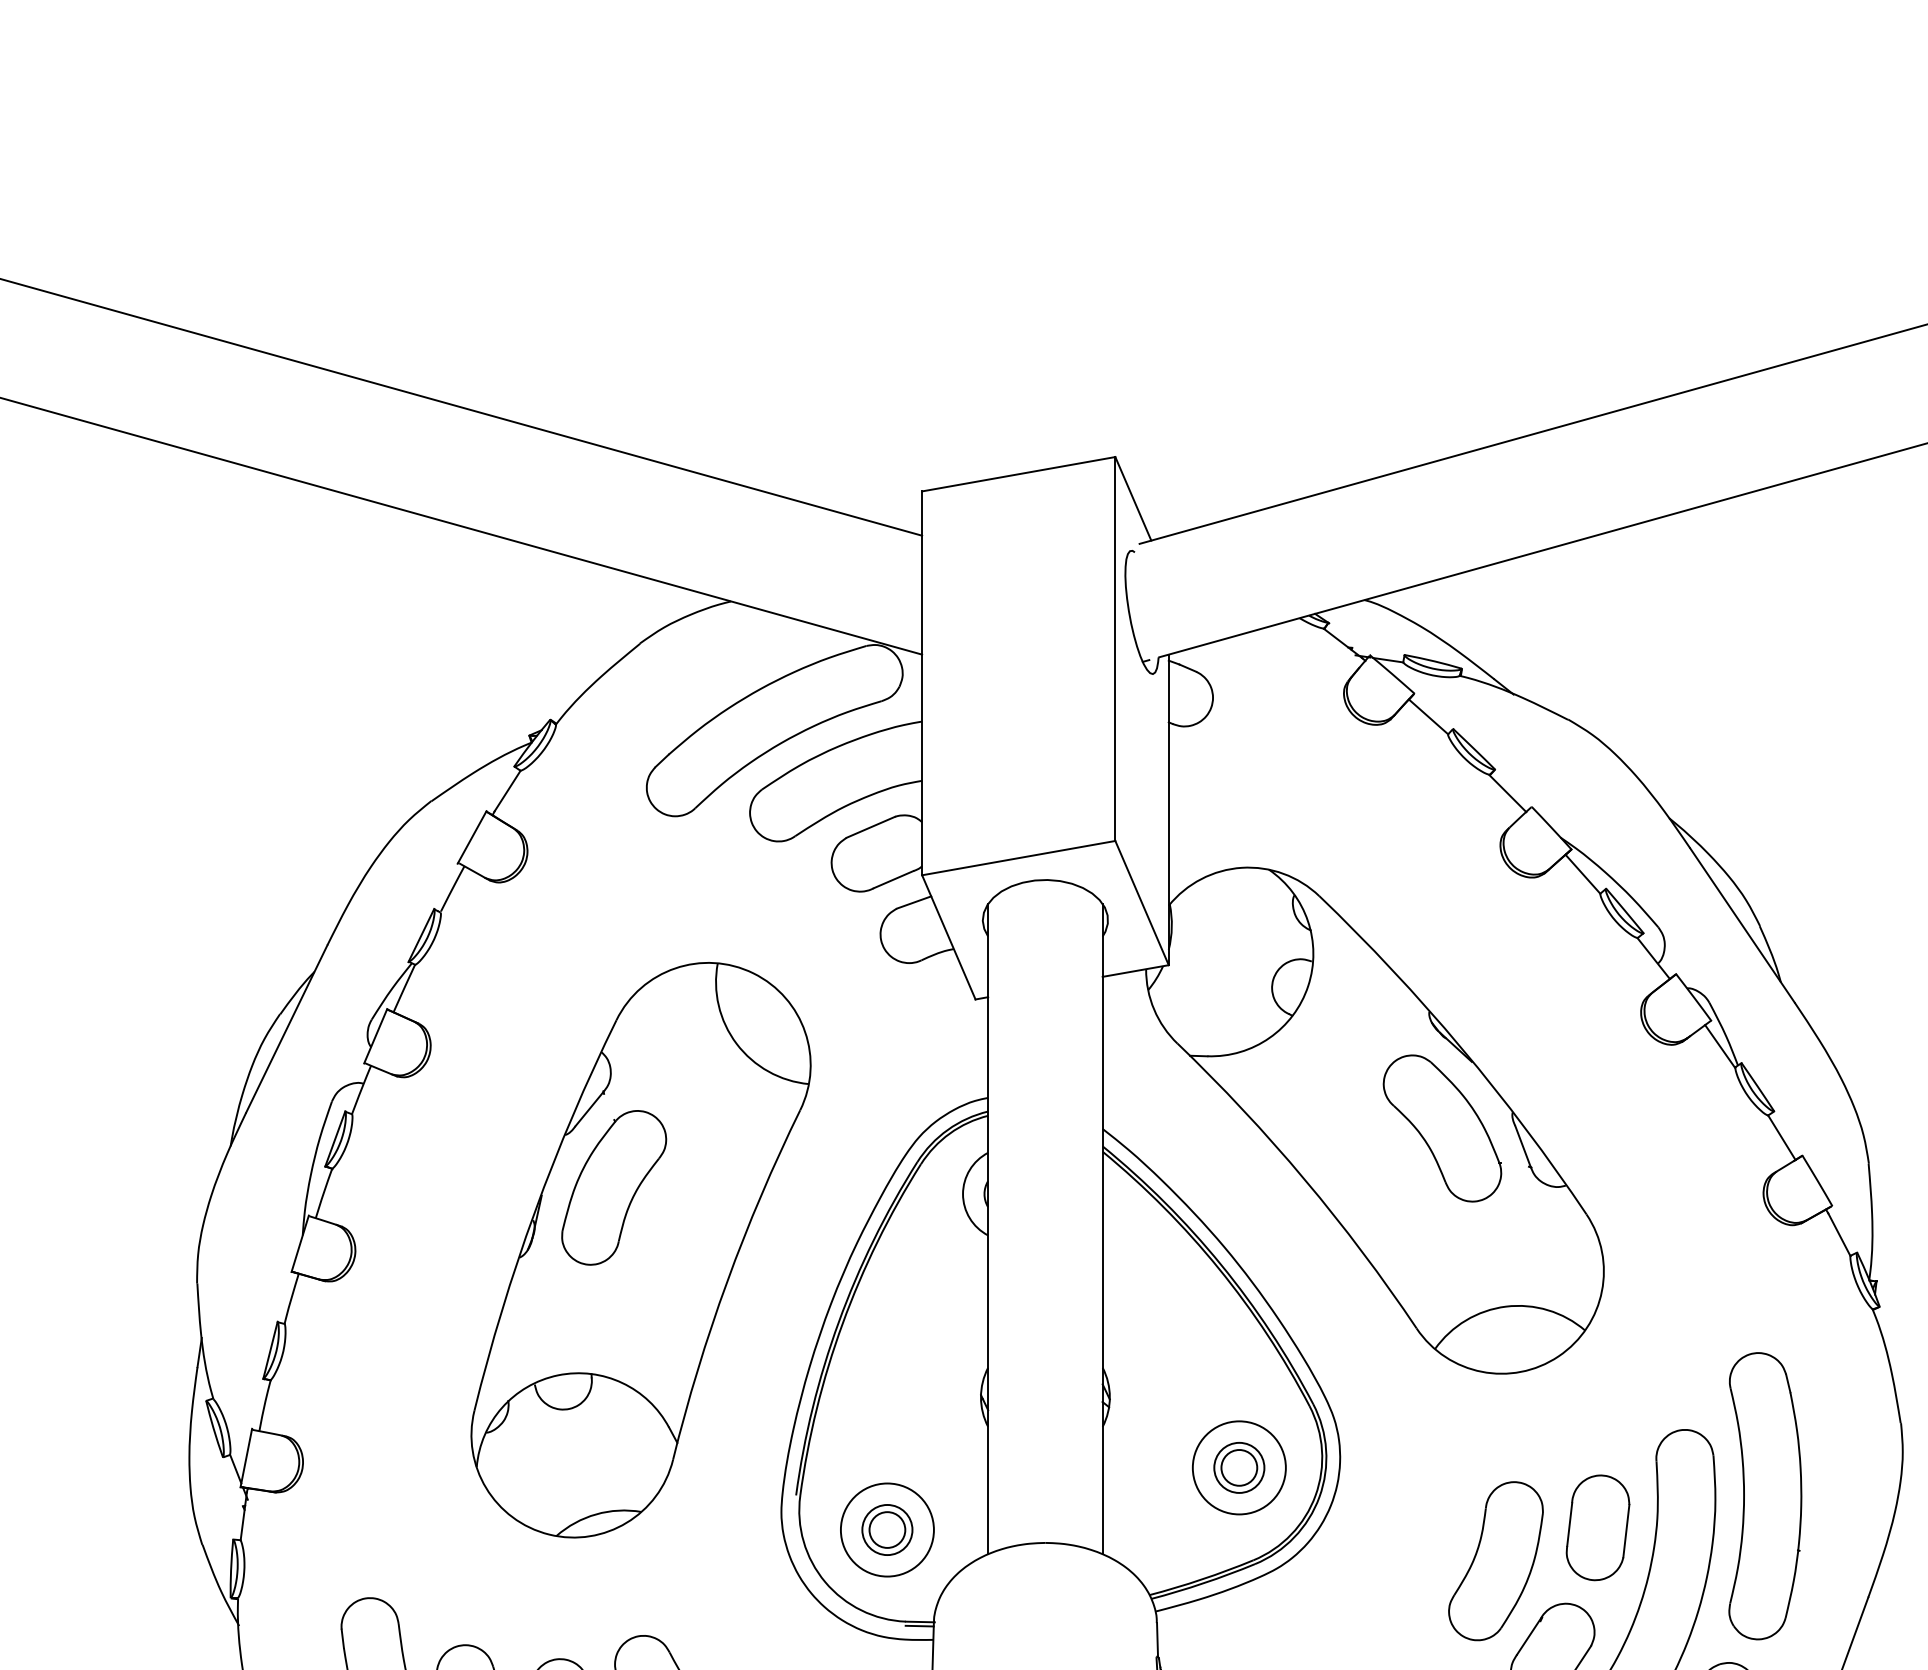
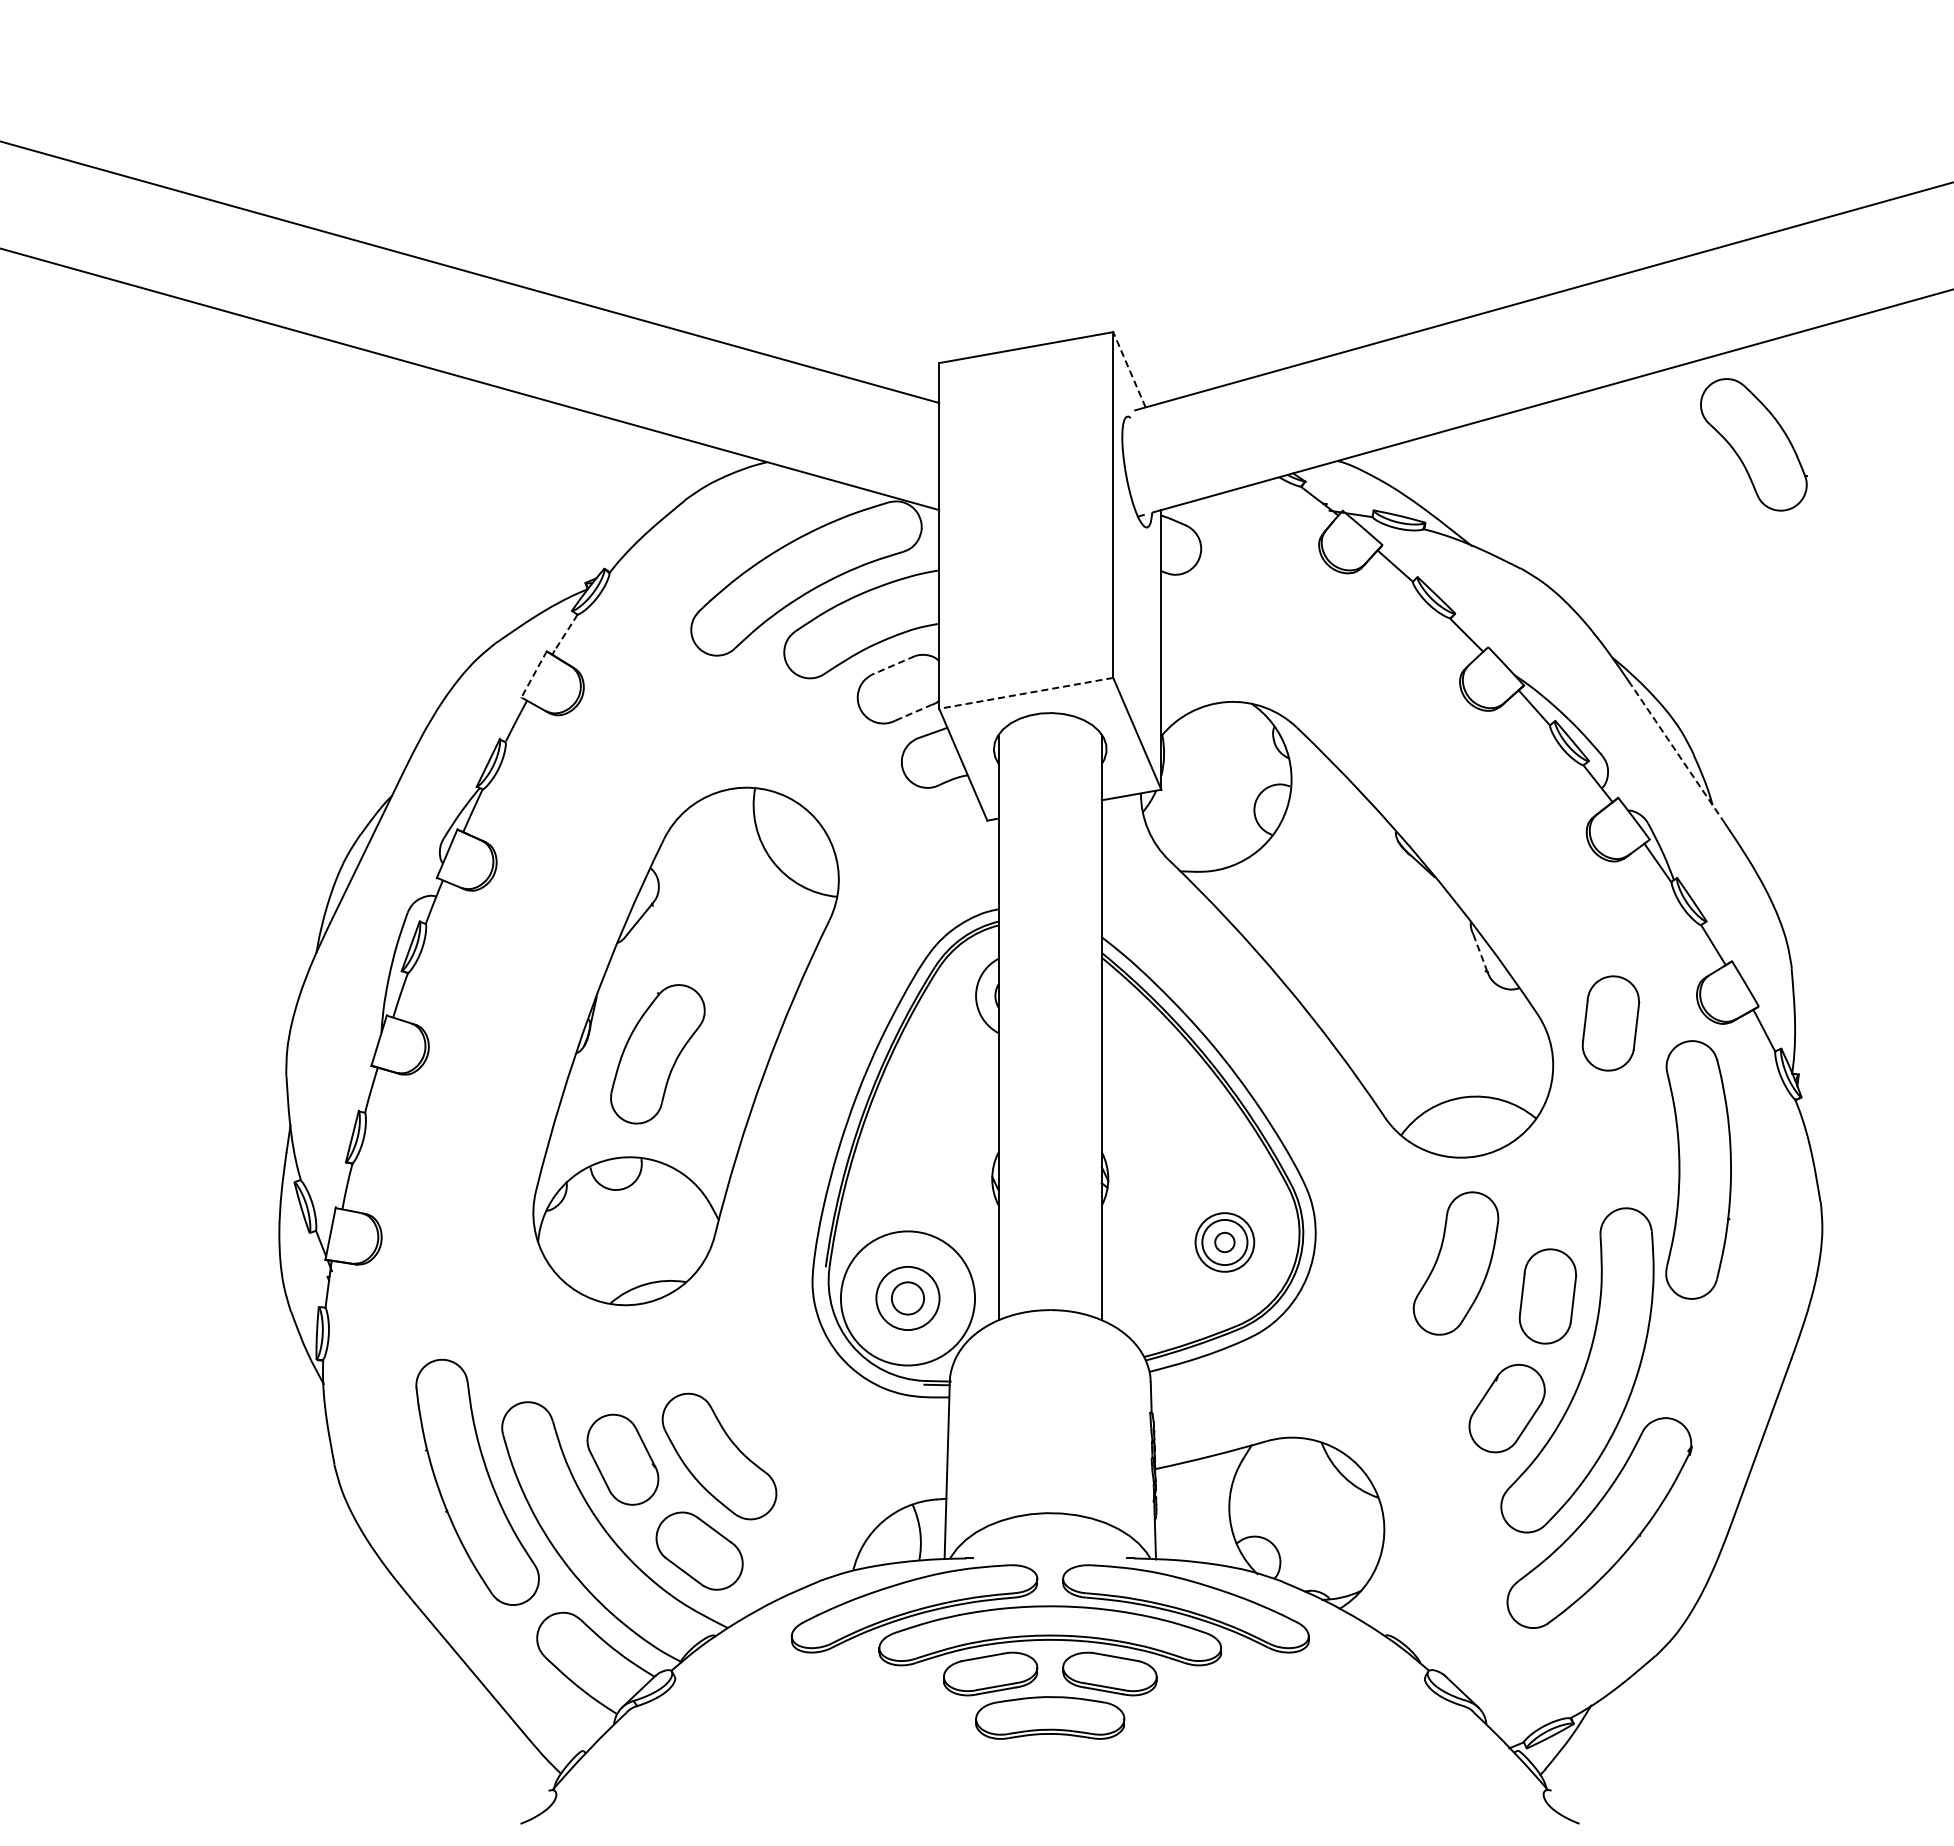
line: (1133, 498) -> (1129, 369), solid -> dashed
line: (507, 790) -> (565, 632), solid -> dashed
line: (871, 827) -> (893, 665), solid -> dashed
line: (471, 837) -> (533, 674), solid -> dashed
line: (1017, 858) -> (1025, 693), solid -> dashed
line: (893, 879) -> (913, 712), solid -> dashed
line: (1741, 924) -> (1677, 753), solid -> dashed
part: (1442, 1128) -> (1753, 444), moved
line: (1523, 1146) -> (1480, 953), solid -> dashed
part: (613, 1188) -> (657, 1054), moved
part: (1667, 1224) -> (1610, 1023), added
circle: (1238, 1467) -> (1224, 1242), size x0.6
circle: (1238, 1467) -> (1224, 1242), size x0.7
part: (1765, 1495) -> (1698, 1169), moved
circle: (886, 1530) -> (907, 1298), size x1.4
circle: (886, 1530) -> (907, 1298), size x1.6
part: (1495, 1561) -> (1455, 1263), moved

